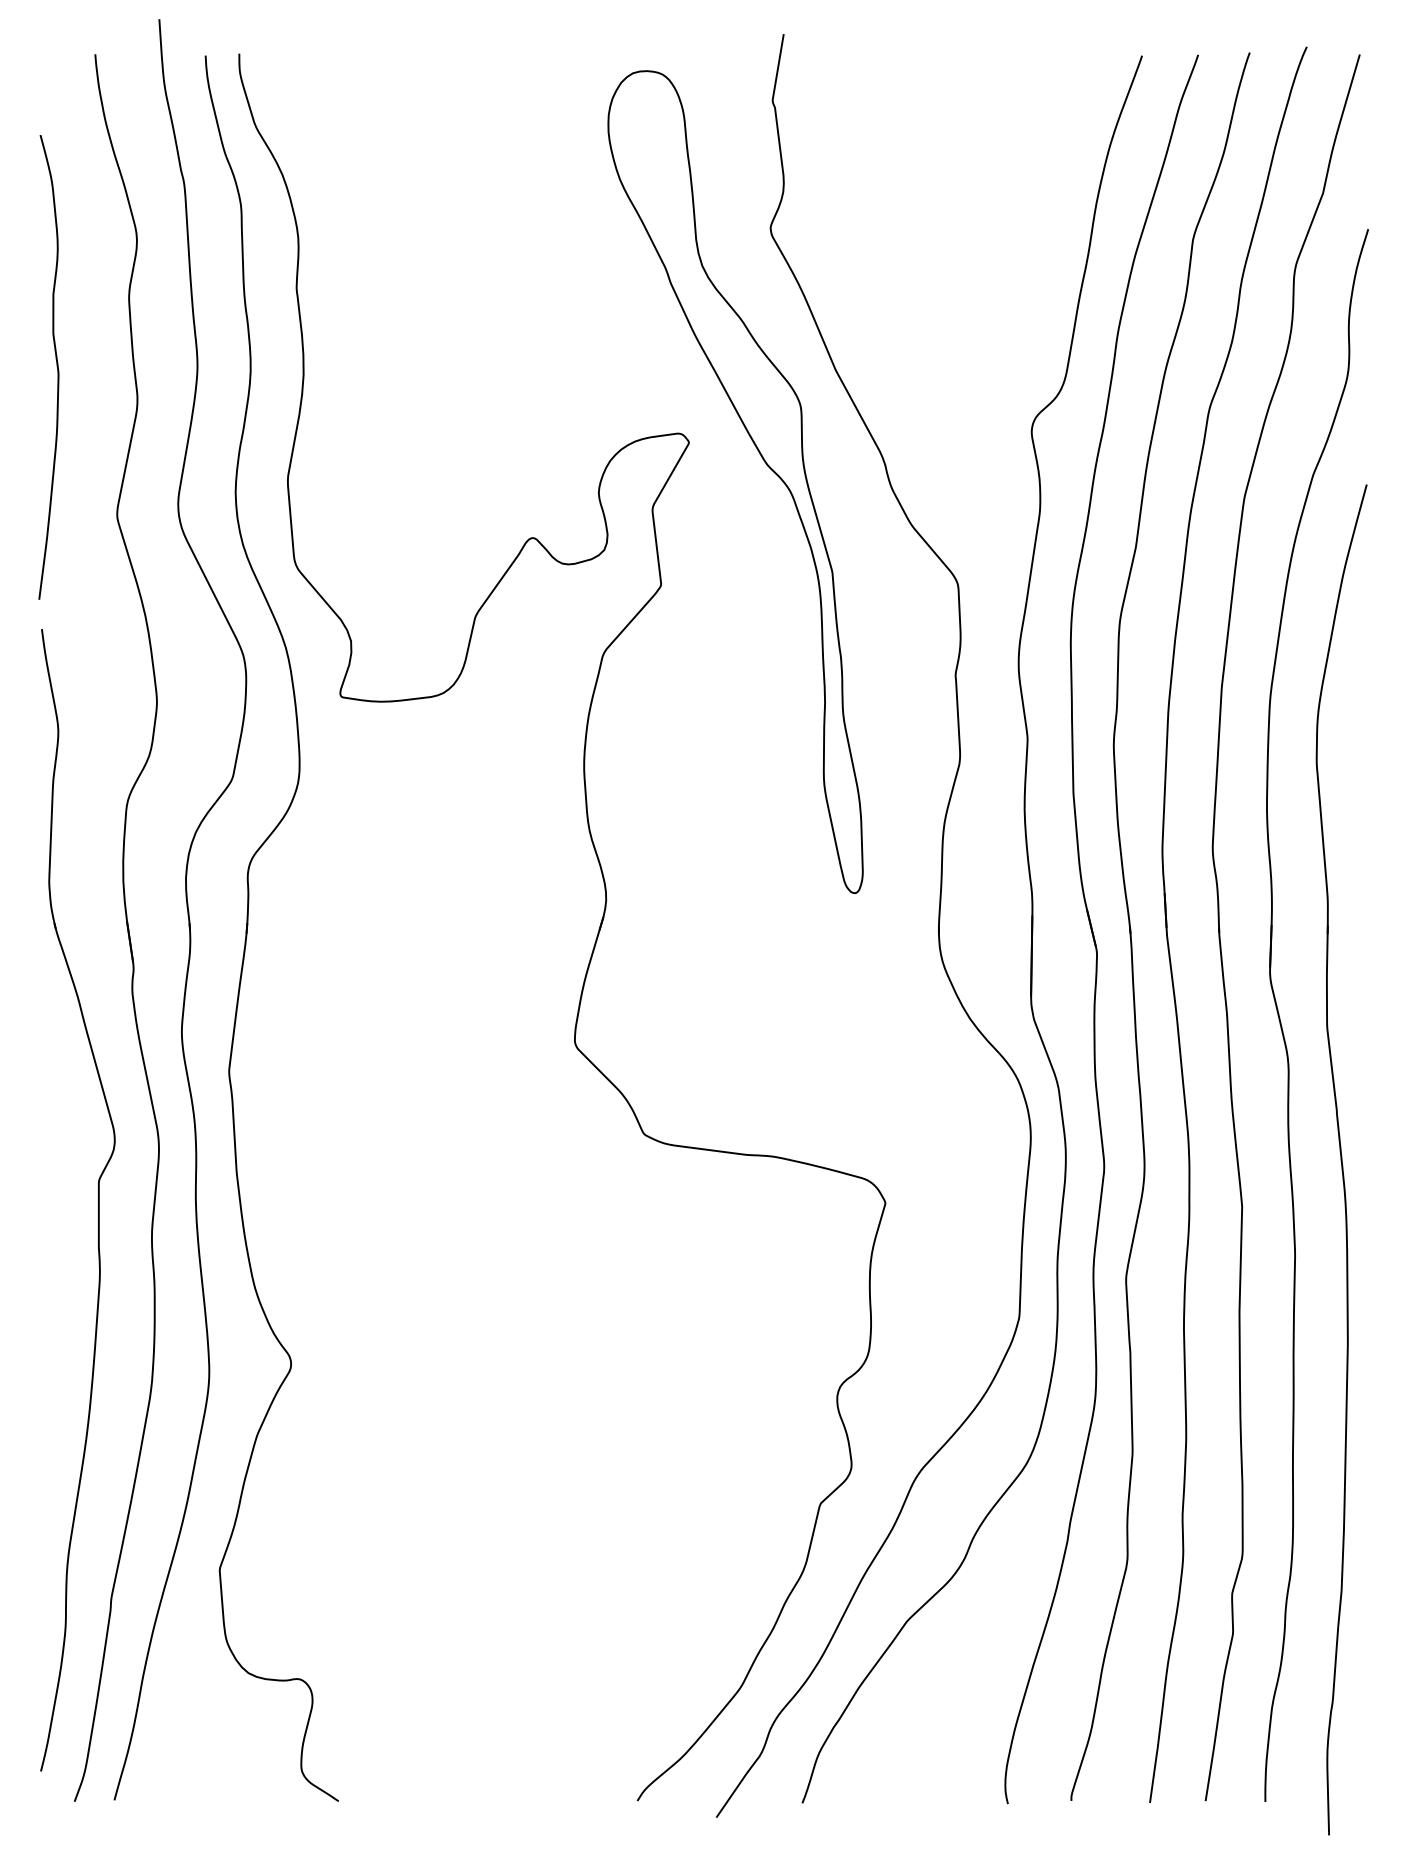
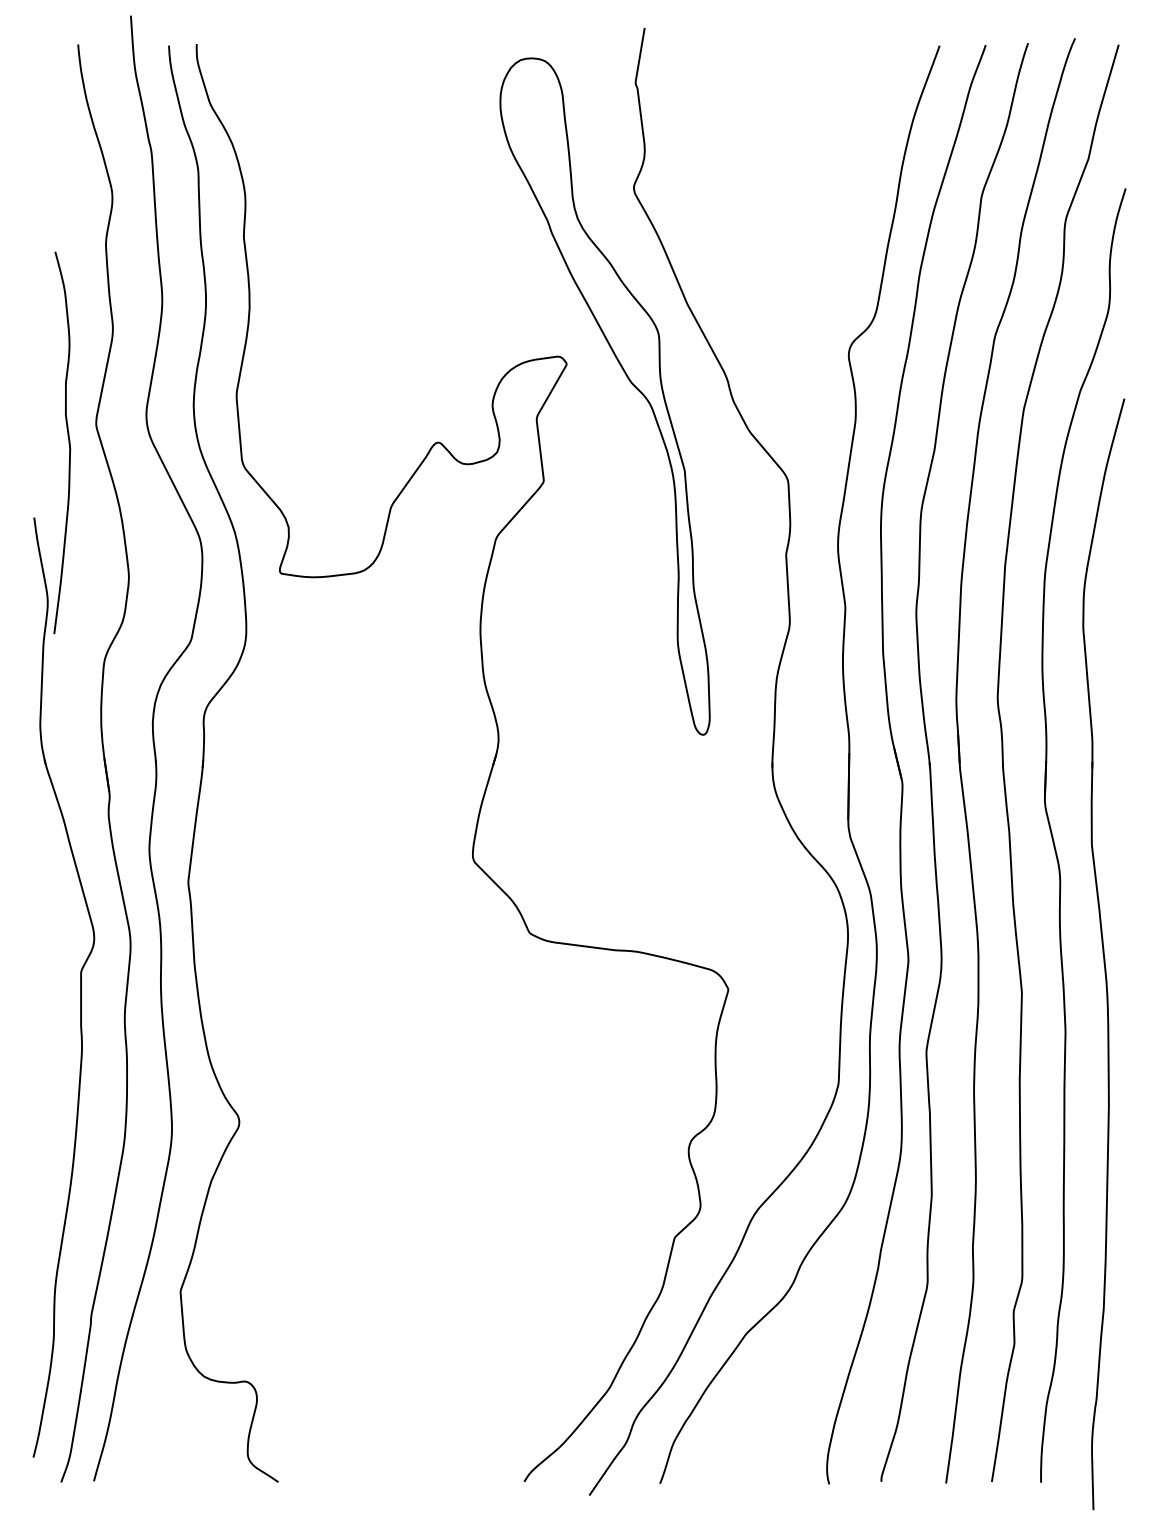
curve: (56, 366) -> (68, 442), moved

